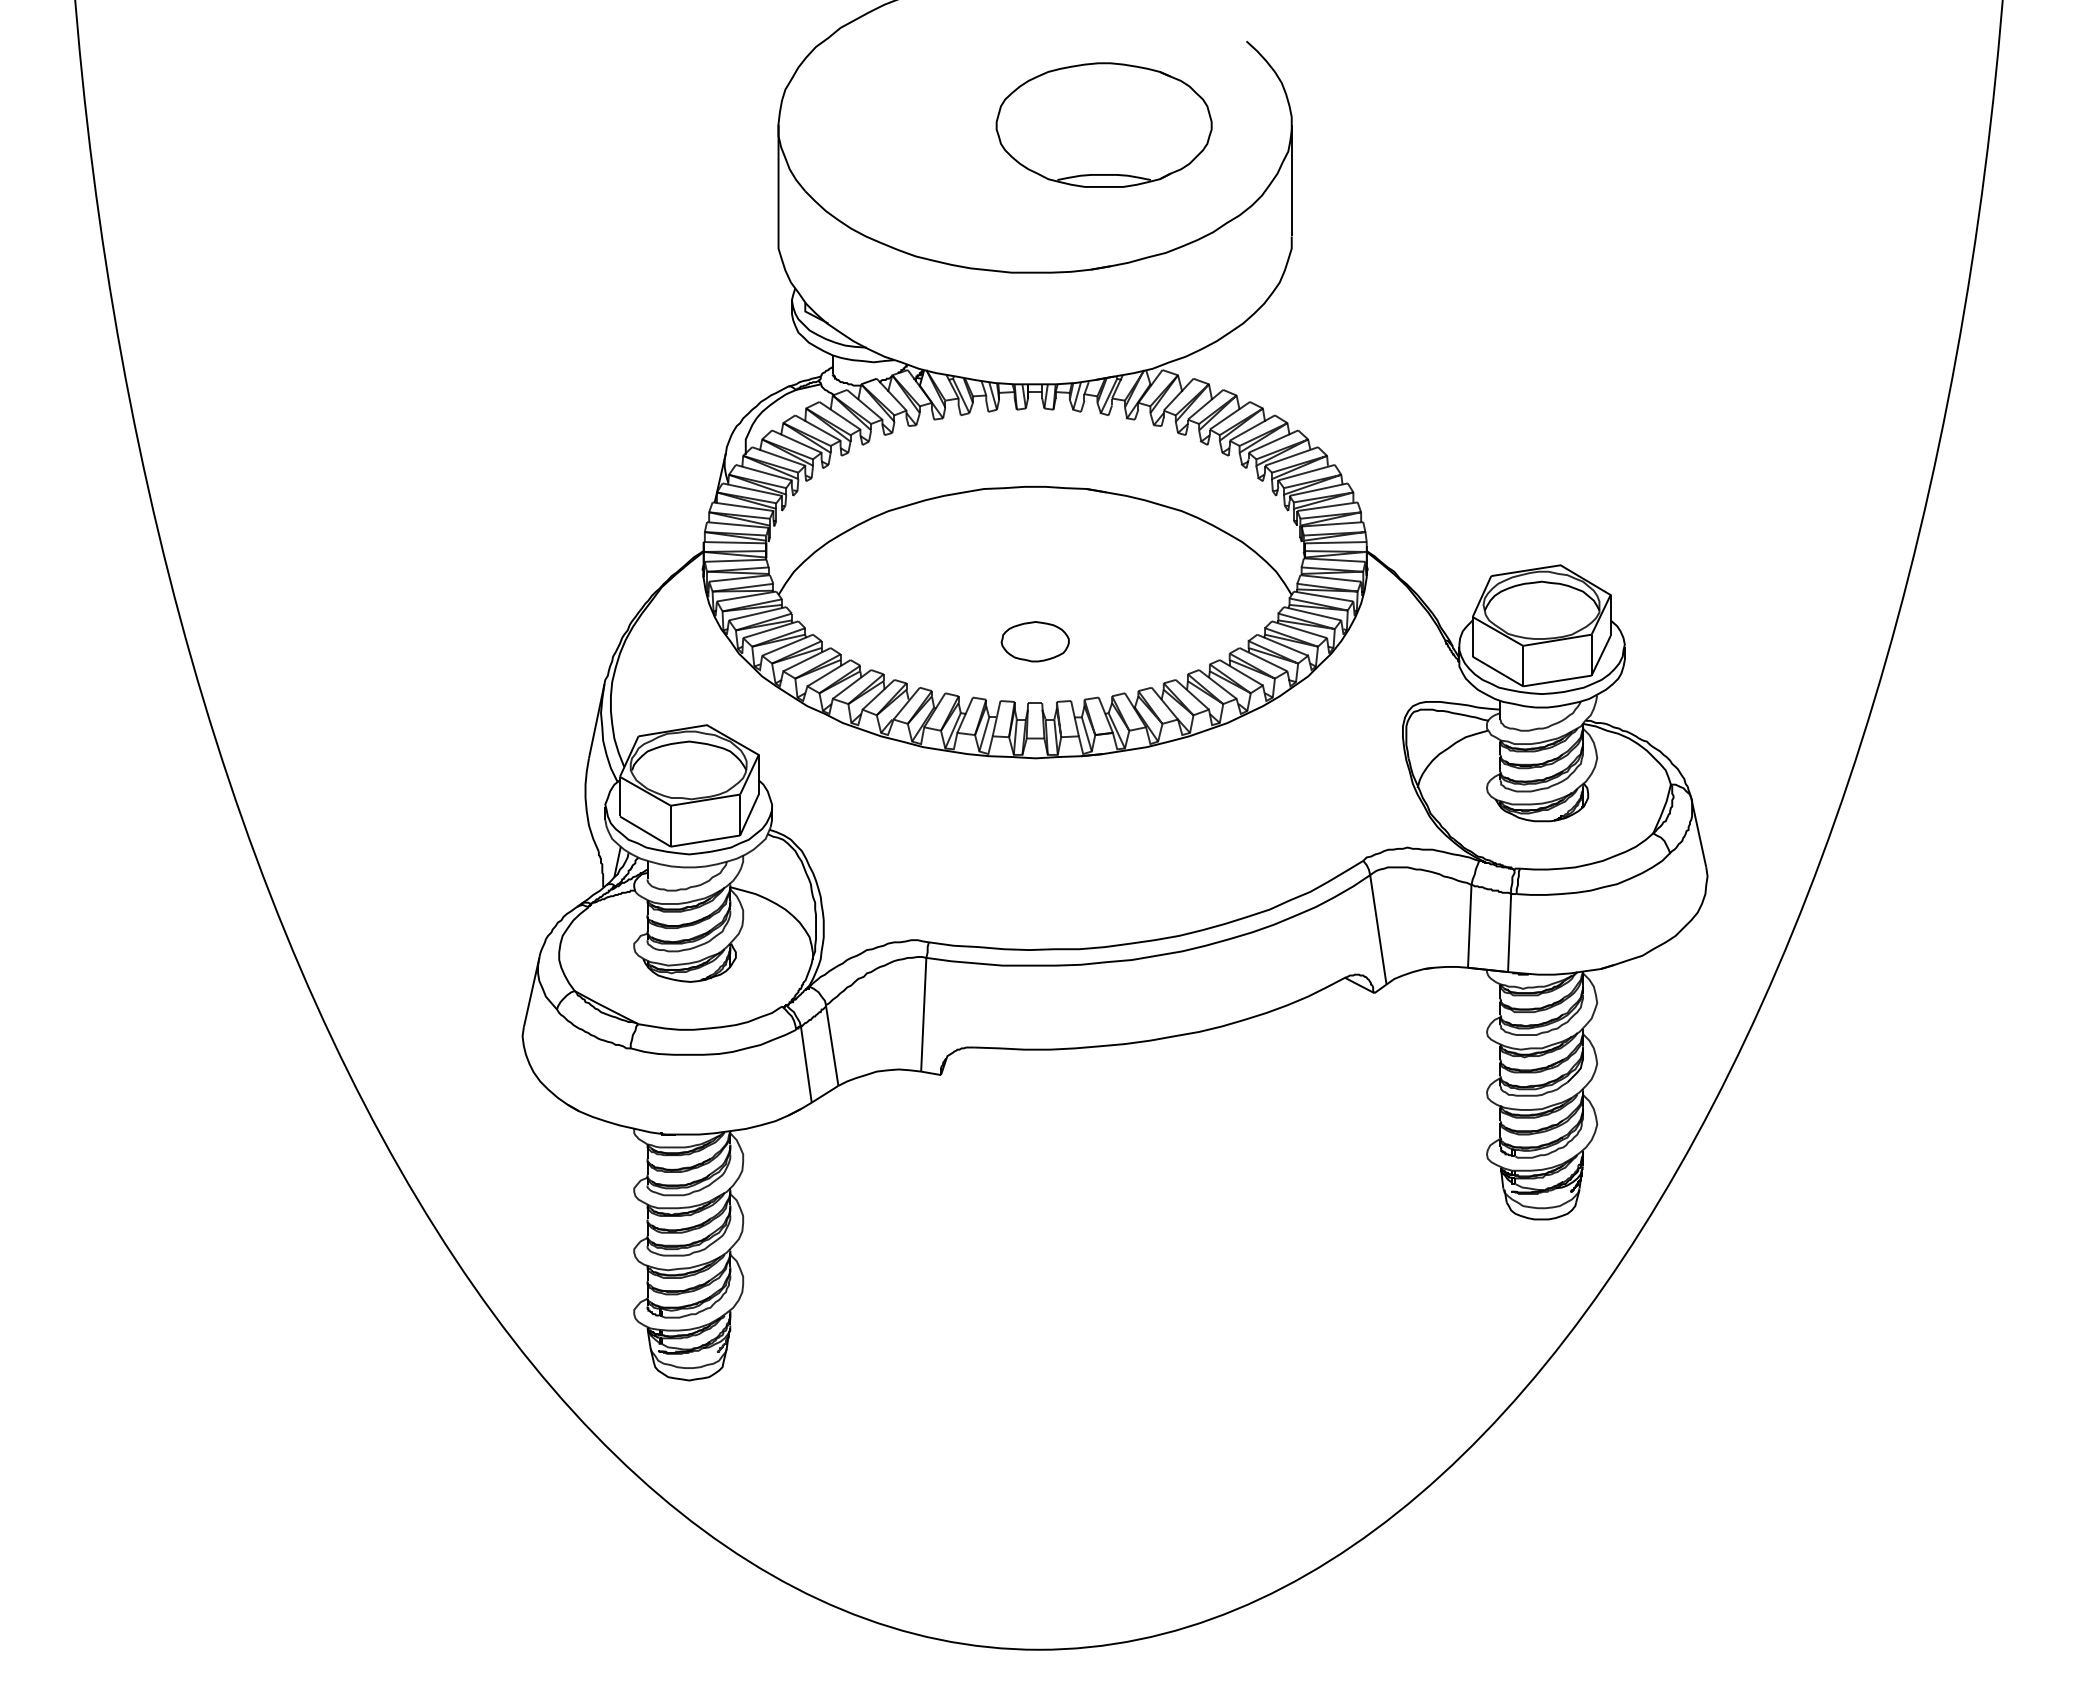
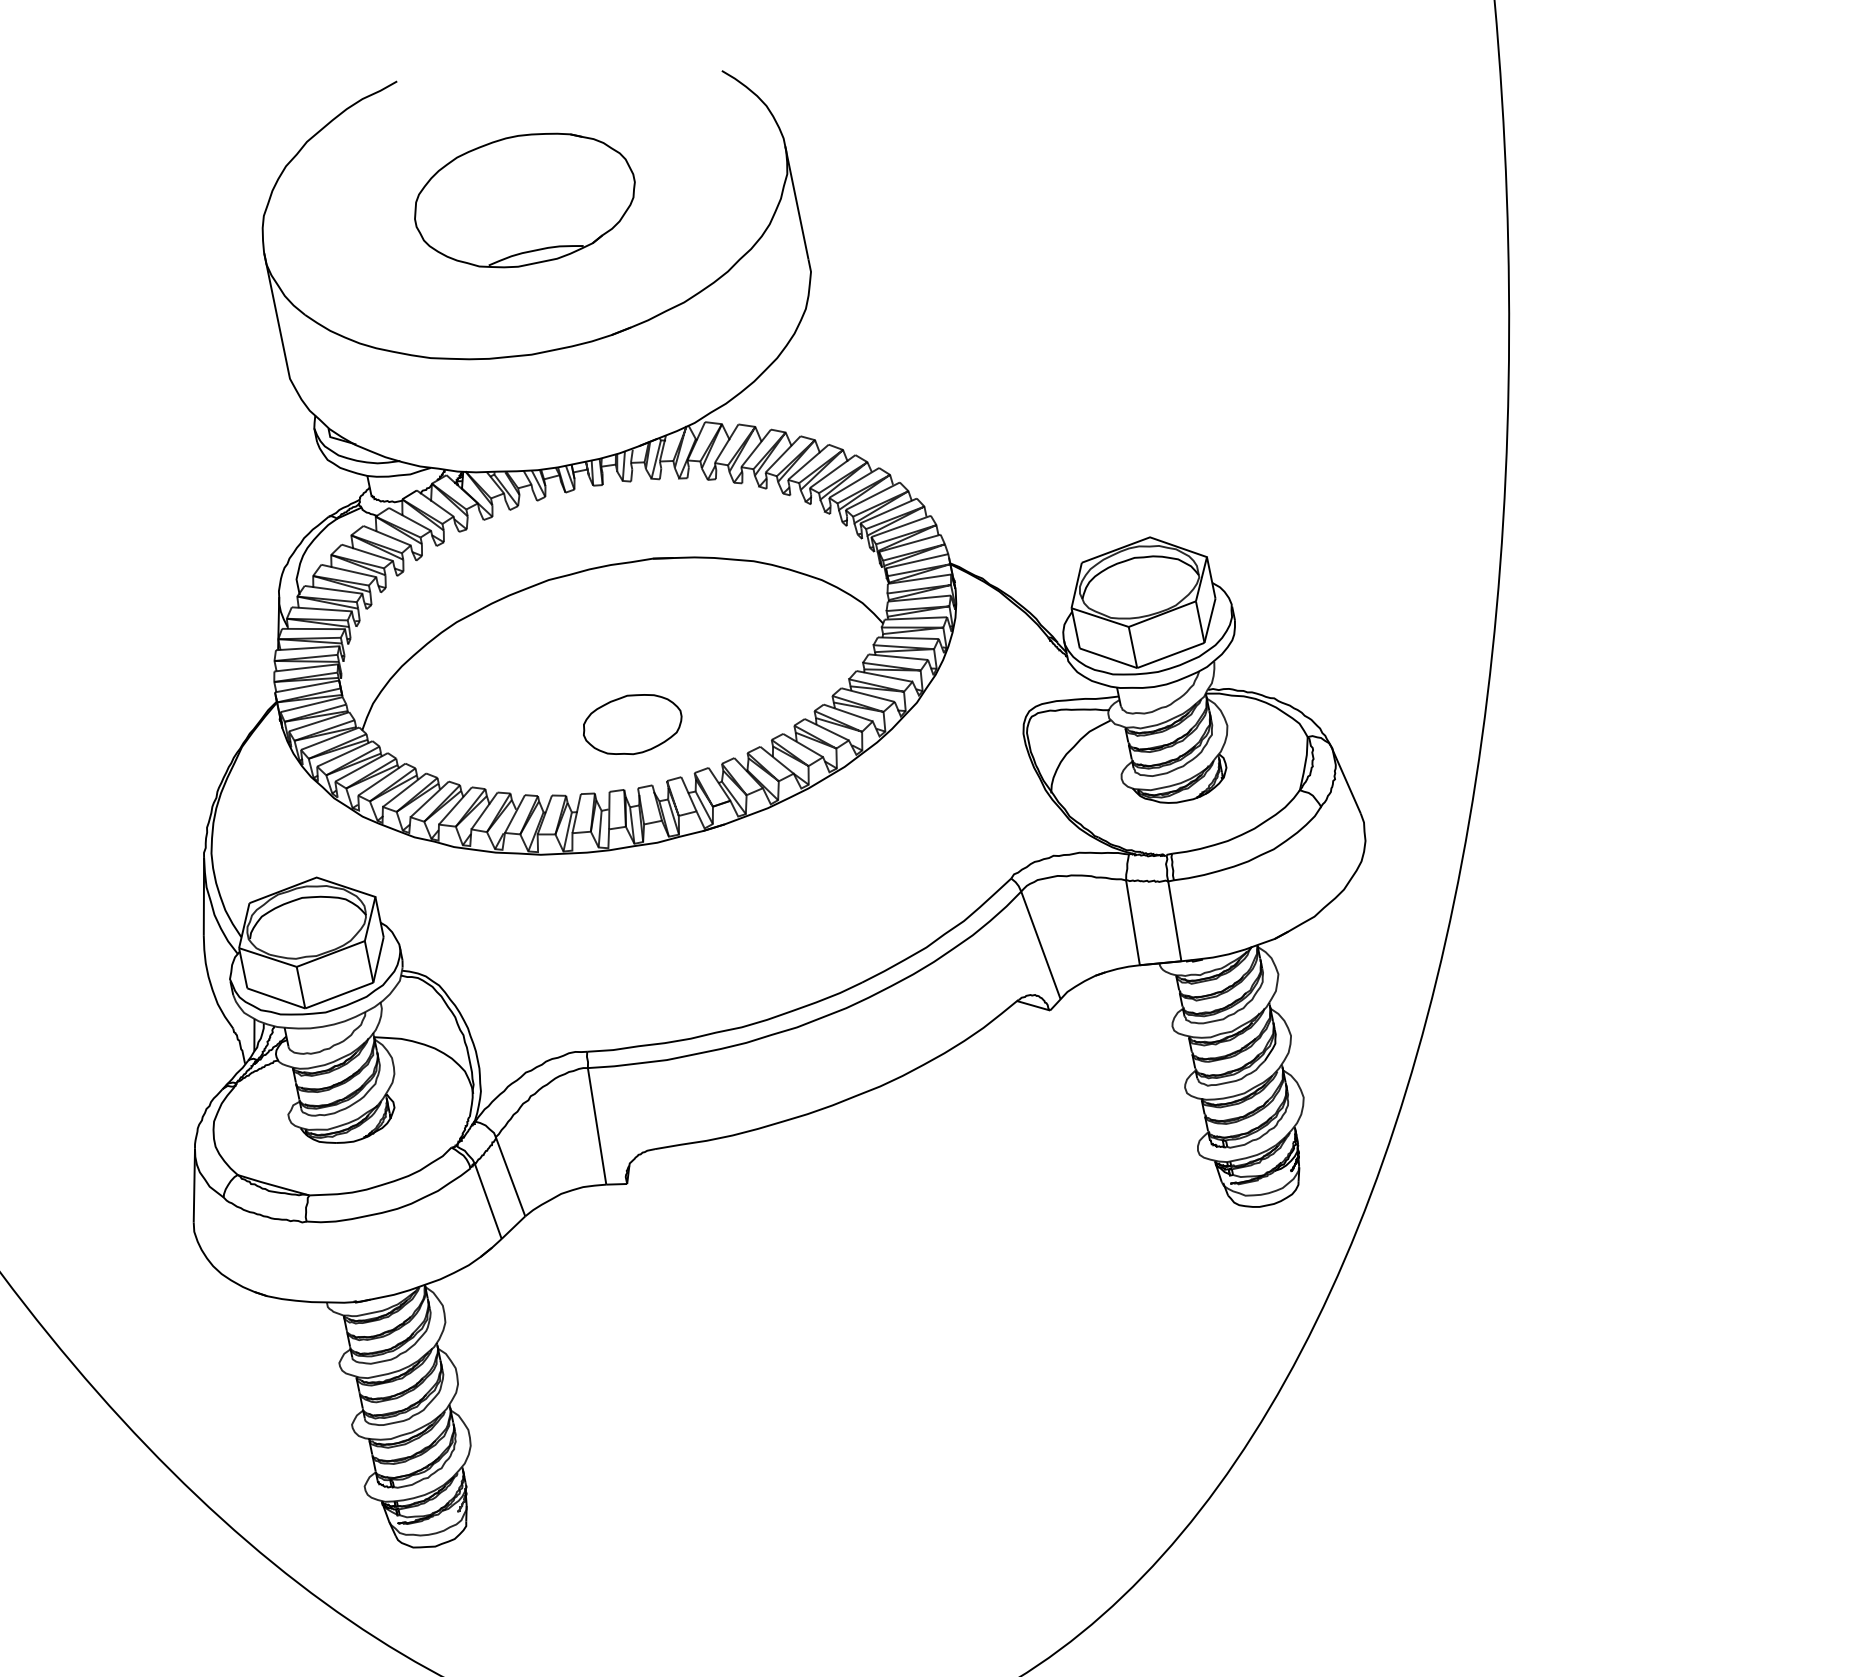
part: (1103, 124) -> (524, 199), moved
part: (1035, 641) -> (632, 724), size x1.43

